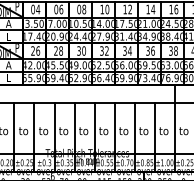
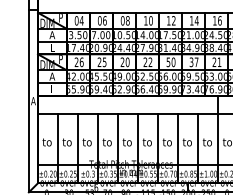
text: (60, 51) -> (104, 62), 28 -> 25
text: (78, 51) -> (122, 62), 30 -> 20
text: (101, 51) -> (145, 62), 32 -> 22
text: (126, 51) -> (170, 62), 34 -> 50
text: (152, 51) -> (196, 62), 36 -> 37
text: (172, 51) -> (216, 62), 38 -> 21

